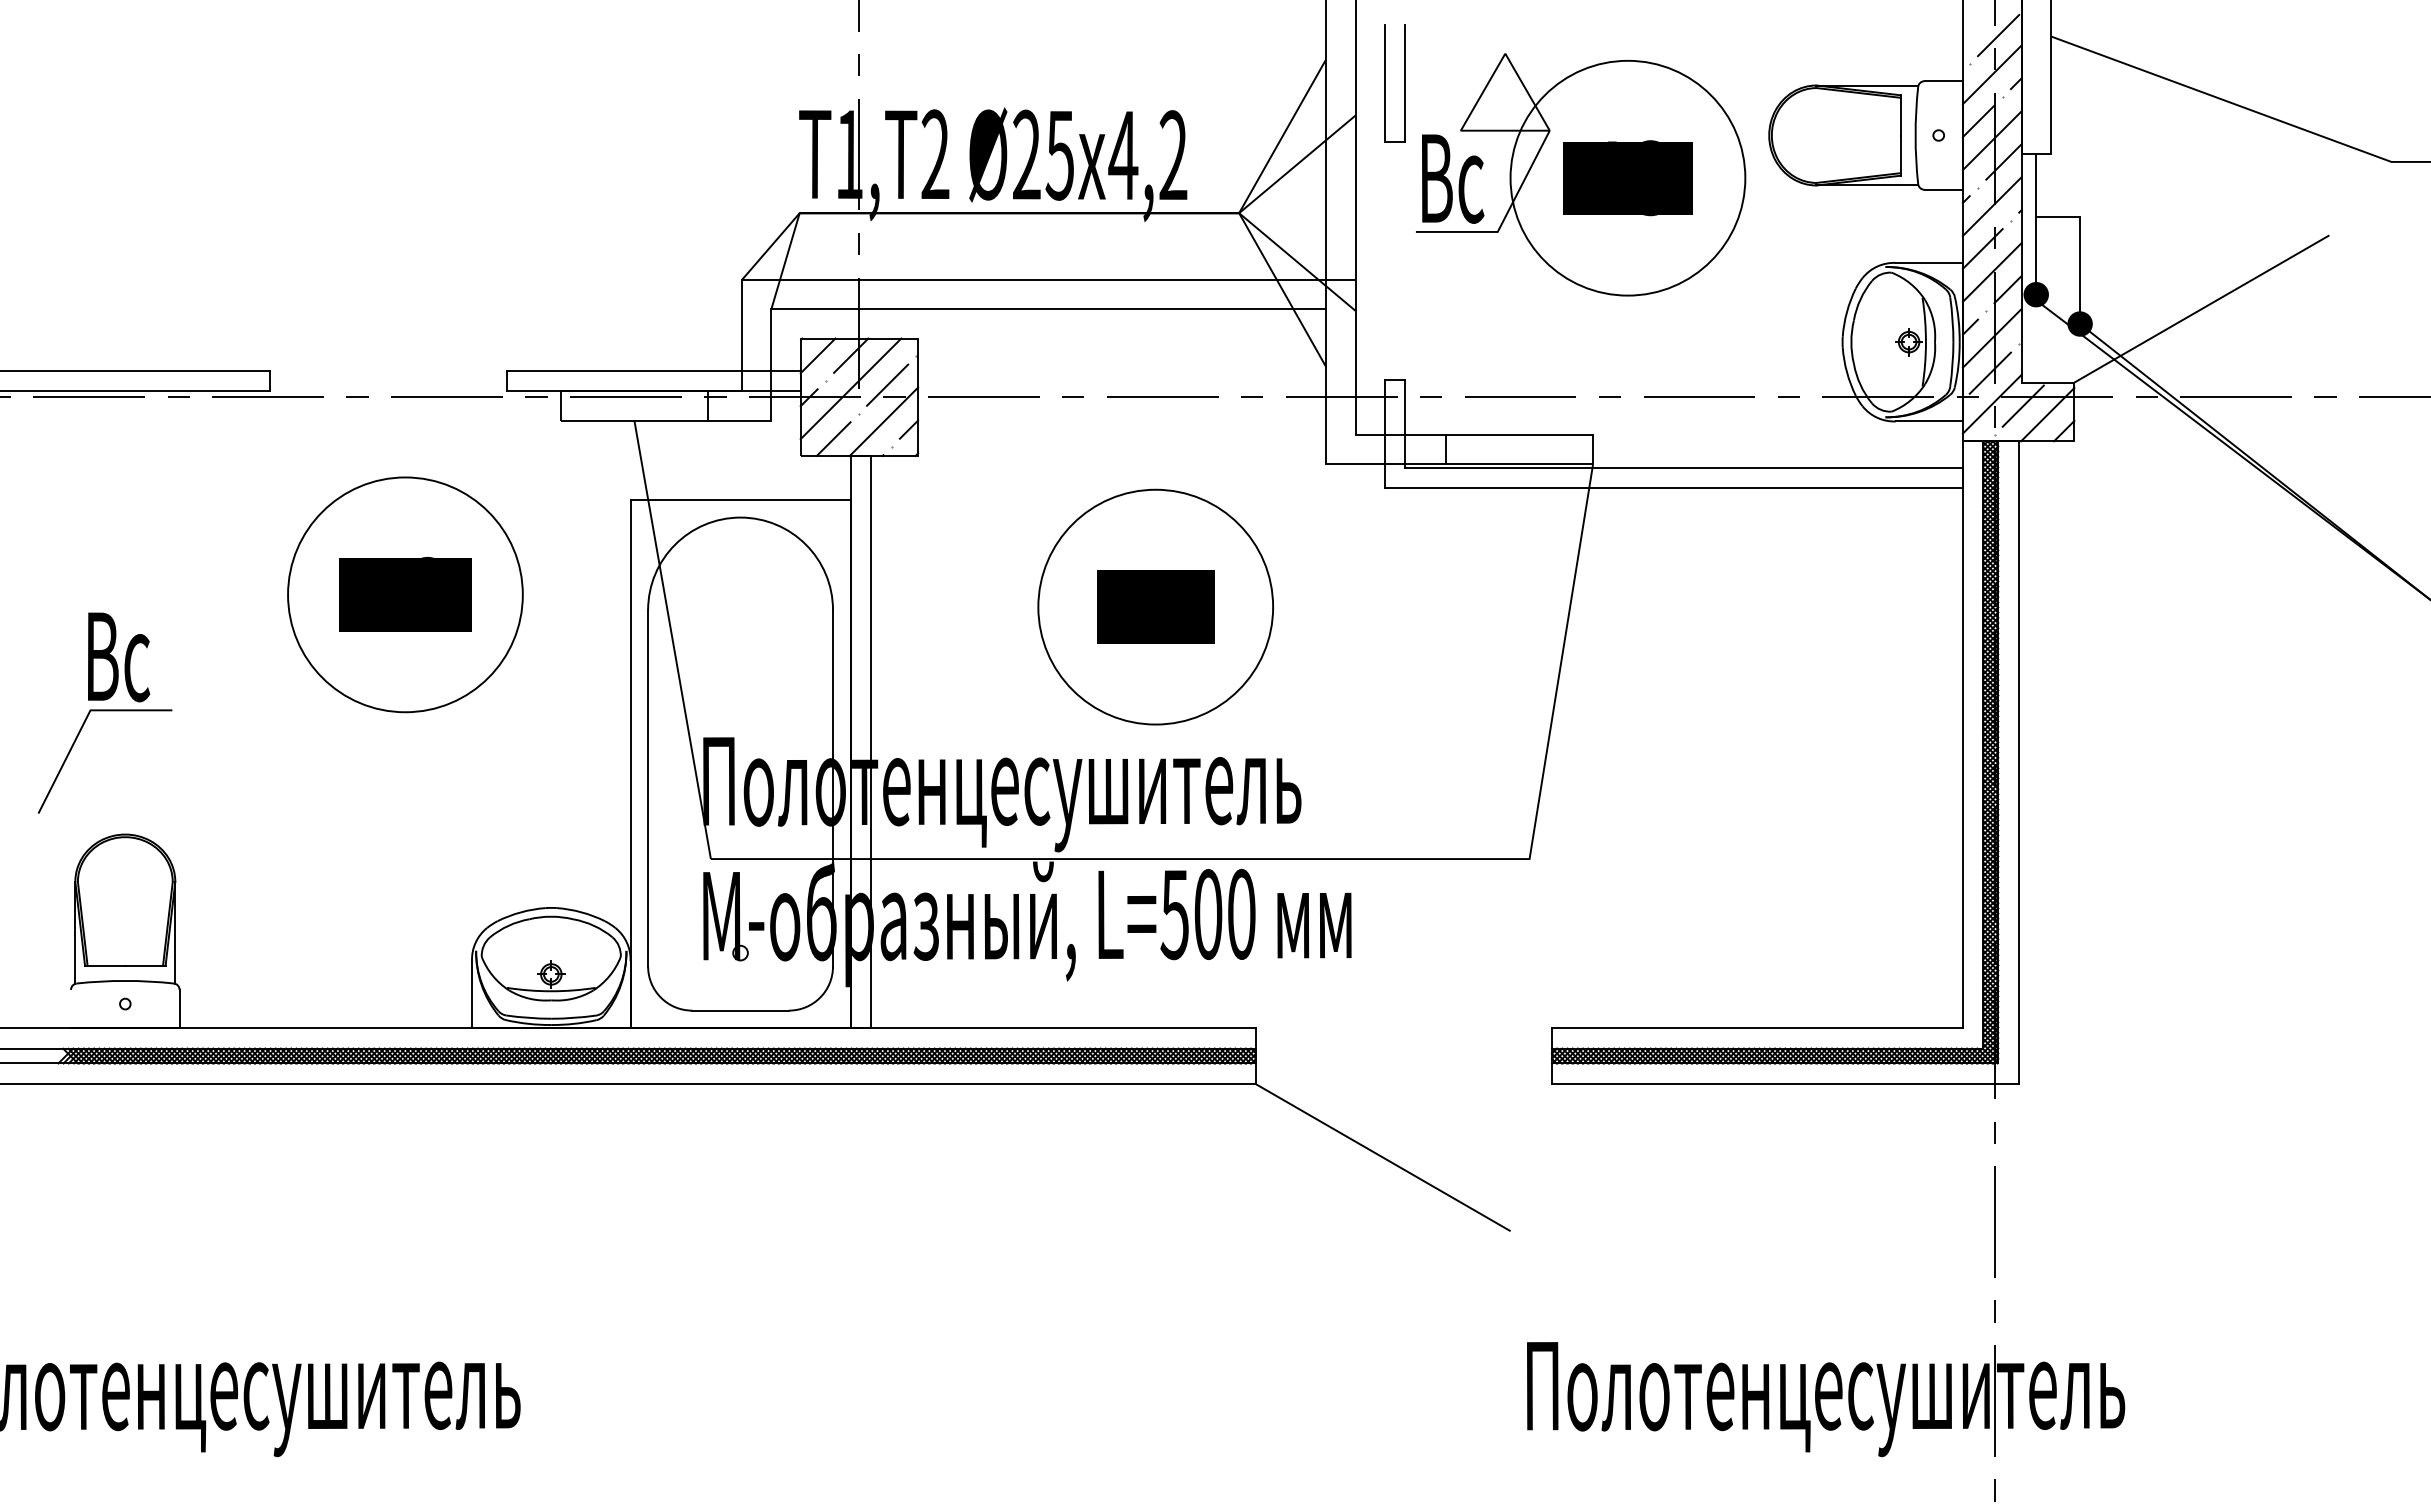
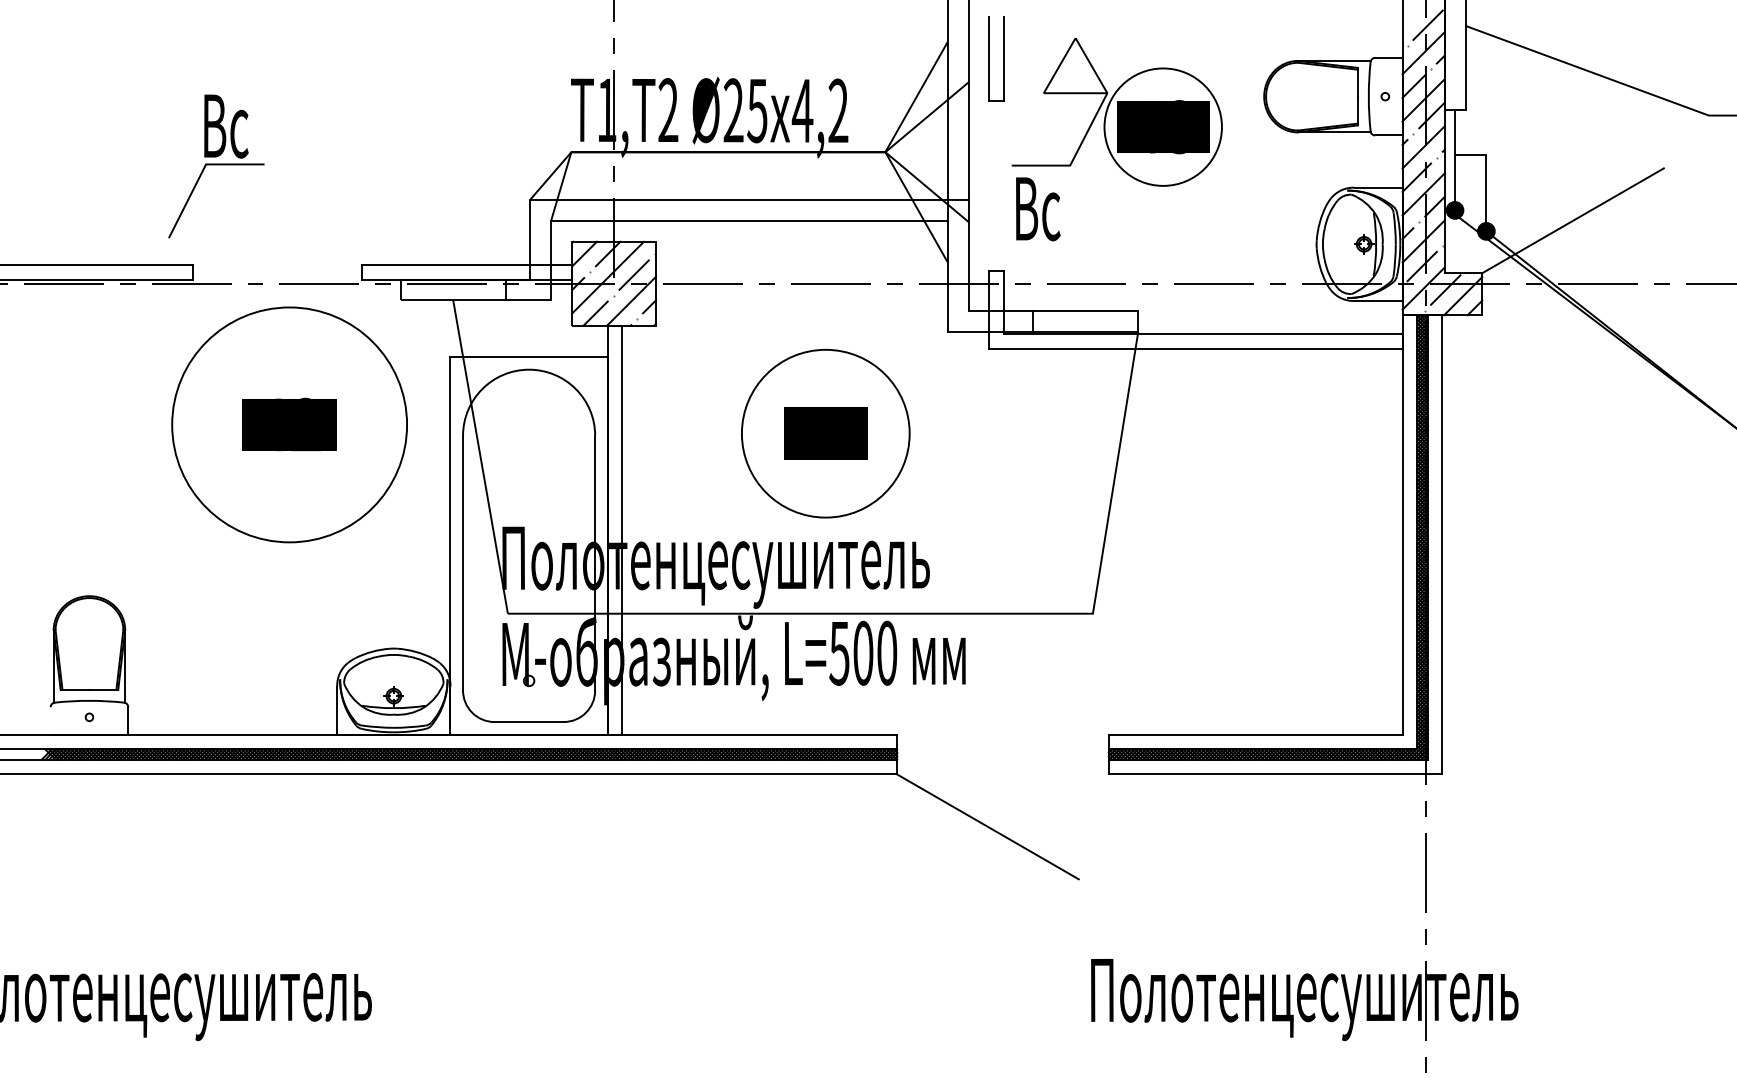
circle: (1627, 177) -> (1162, 126), size x0.7
text: (1453, 178) -> (1038, 208), moved
circle: (405, 594) -> (289, 424), size x1.4
part: (105, 712) -> (216, 165), moved

